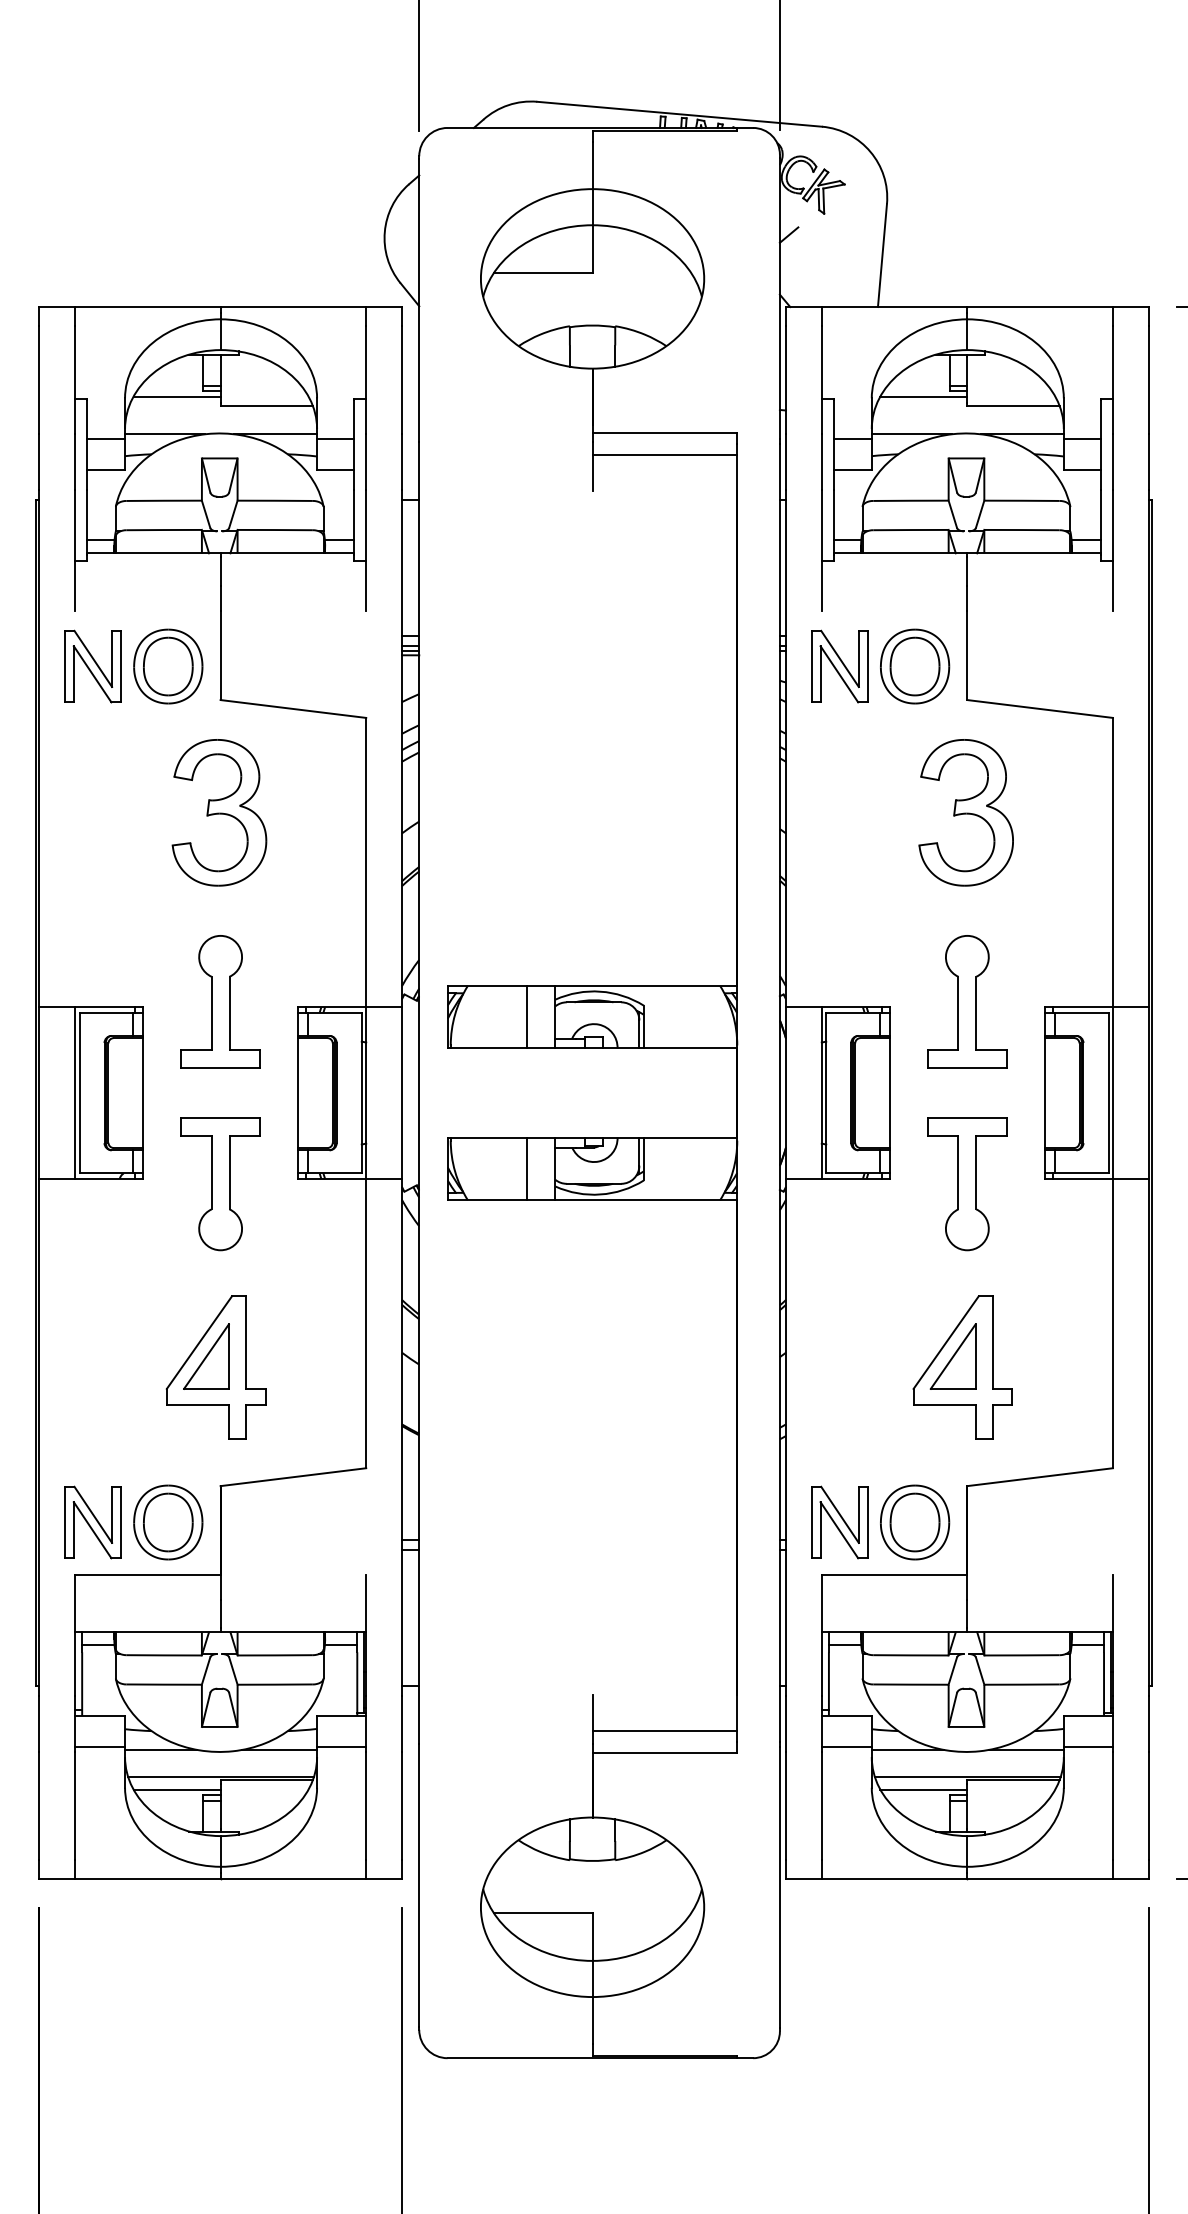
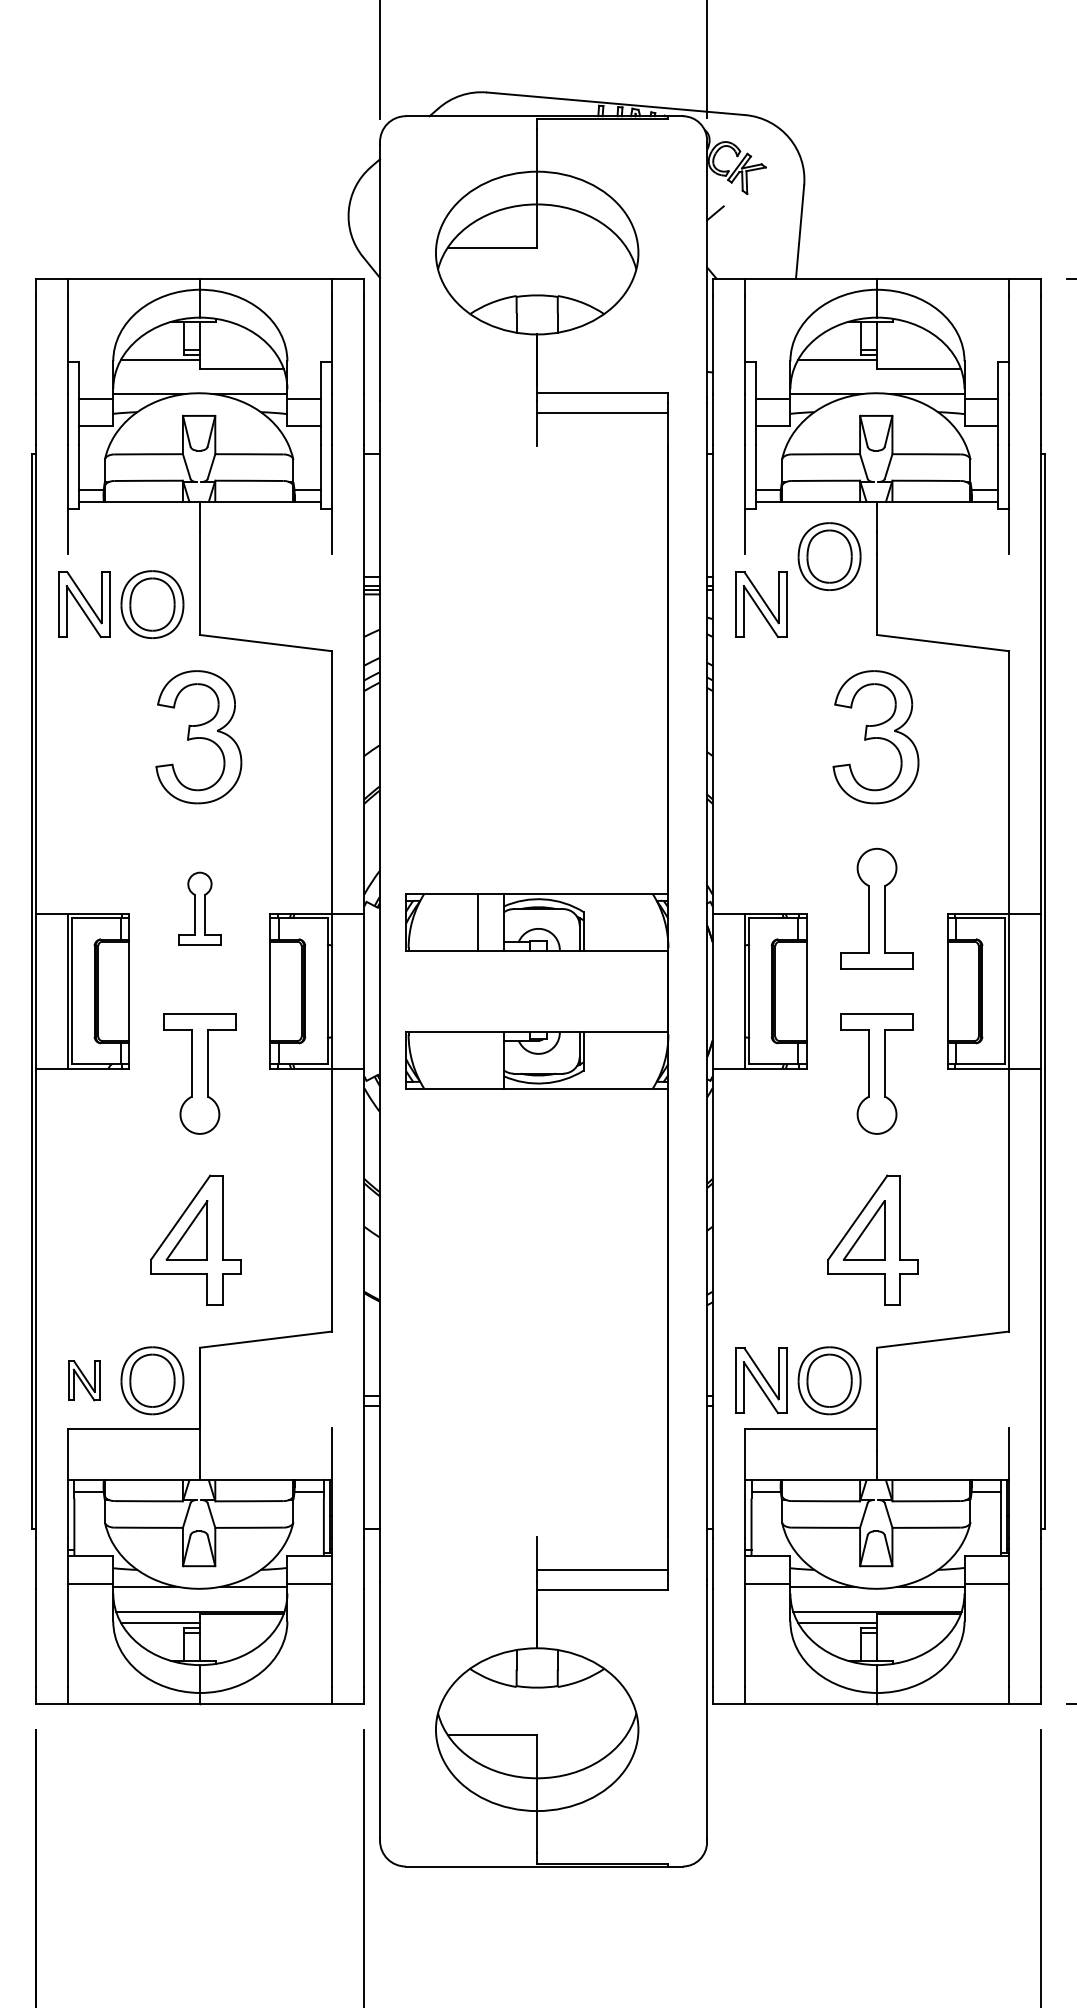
part: (914, 666) -> (829, 556), moved
part: (220, 1001) -> (199, 908), size x0.6
line: (526, 1168) -> (477, 1059), removed
part: (93, 1522) -> (84, 1380), size x0.6

